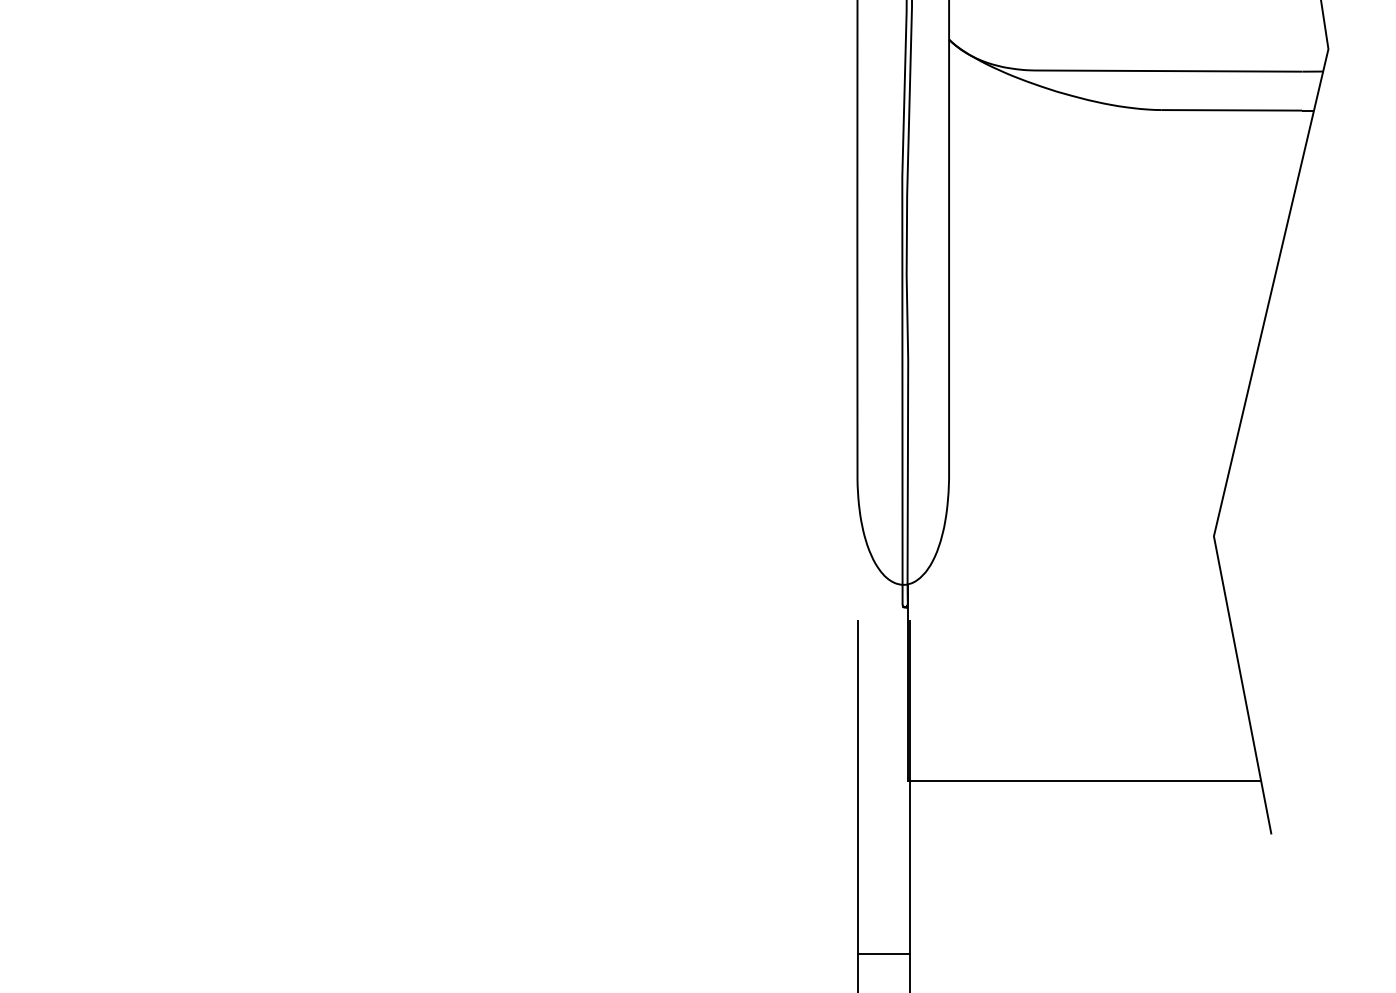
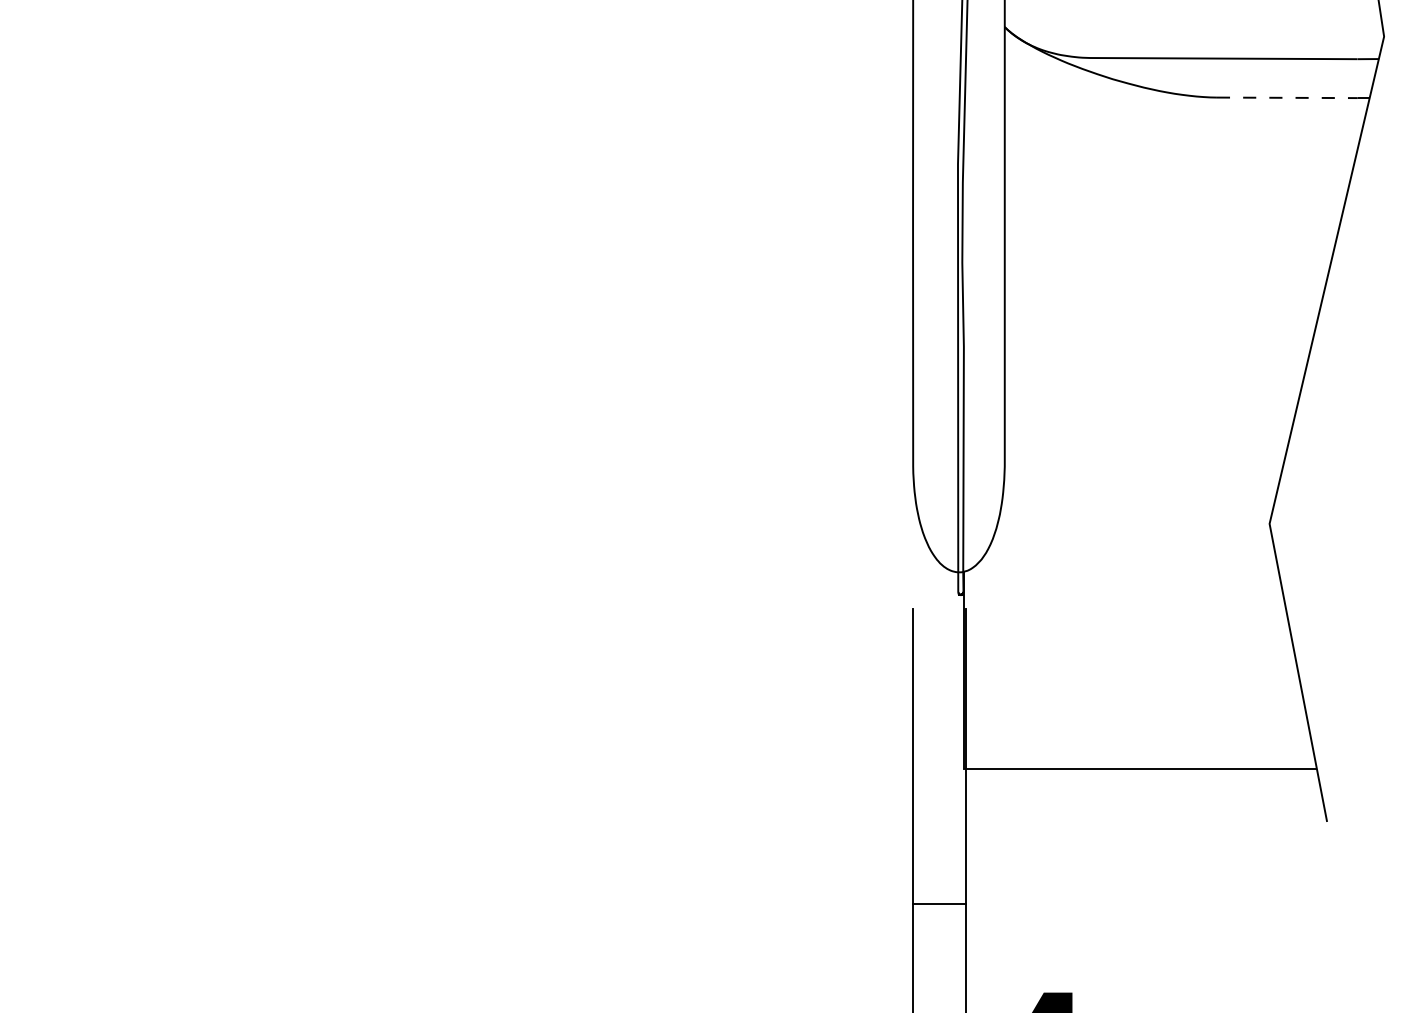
line: (1231, 109) -> (1287, 97), solid -> dashed
line: (883, 953) -> (939, 904), moved

